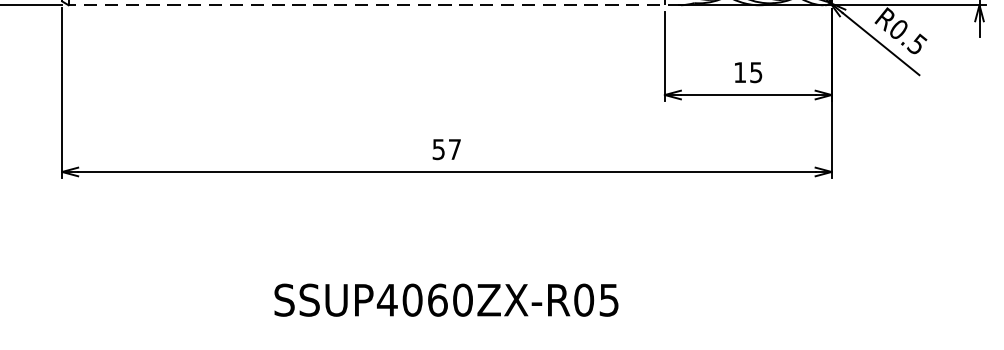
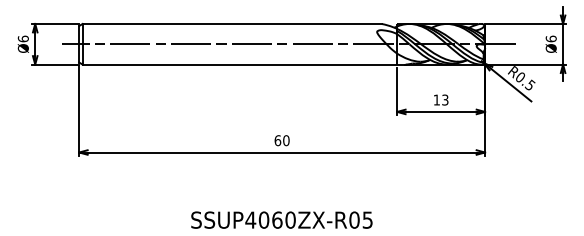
line: (375, 5) -> (244, 64), dashed -> solid
text: (756, 71) -> (445, 99), 15 -> 13
text: (445, 149) -> (281, 140), 57 -> 60

